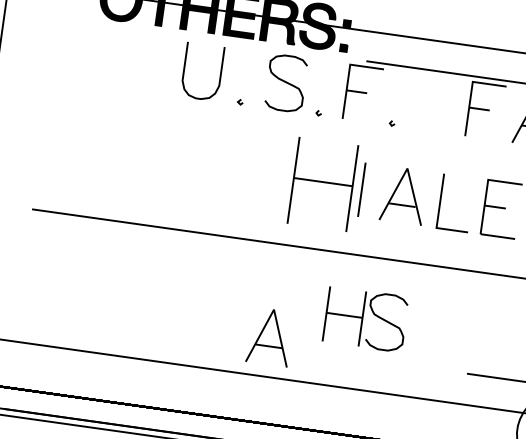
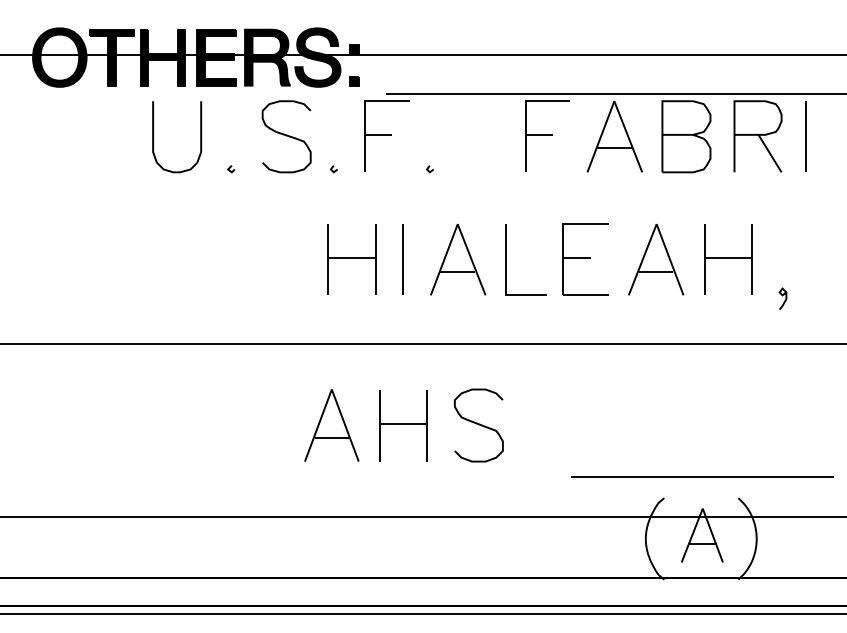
part: (322, 184) -> (351, 259), size x0.62
curve: (386, 322) -> (478, 425), moved
part: (269, 337) -> (331, 425), moved

